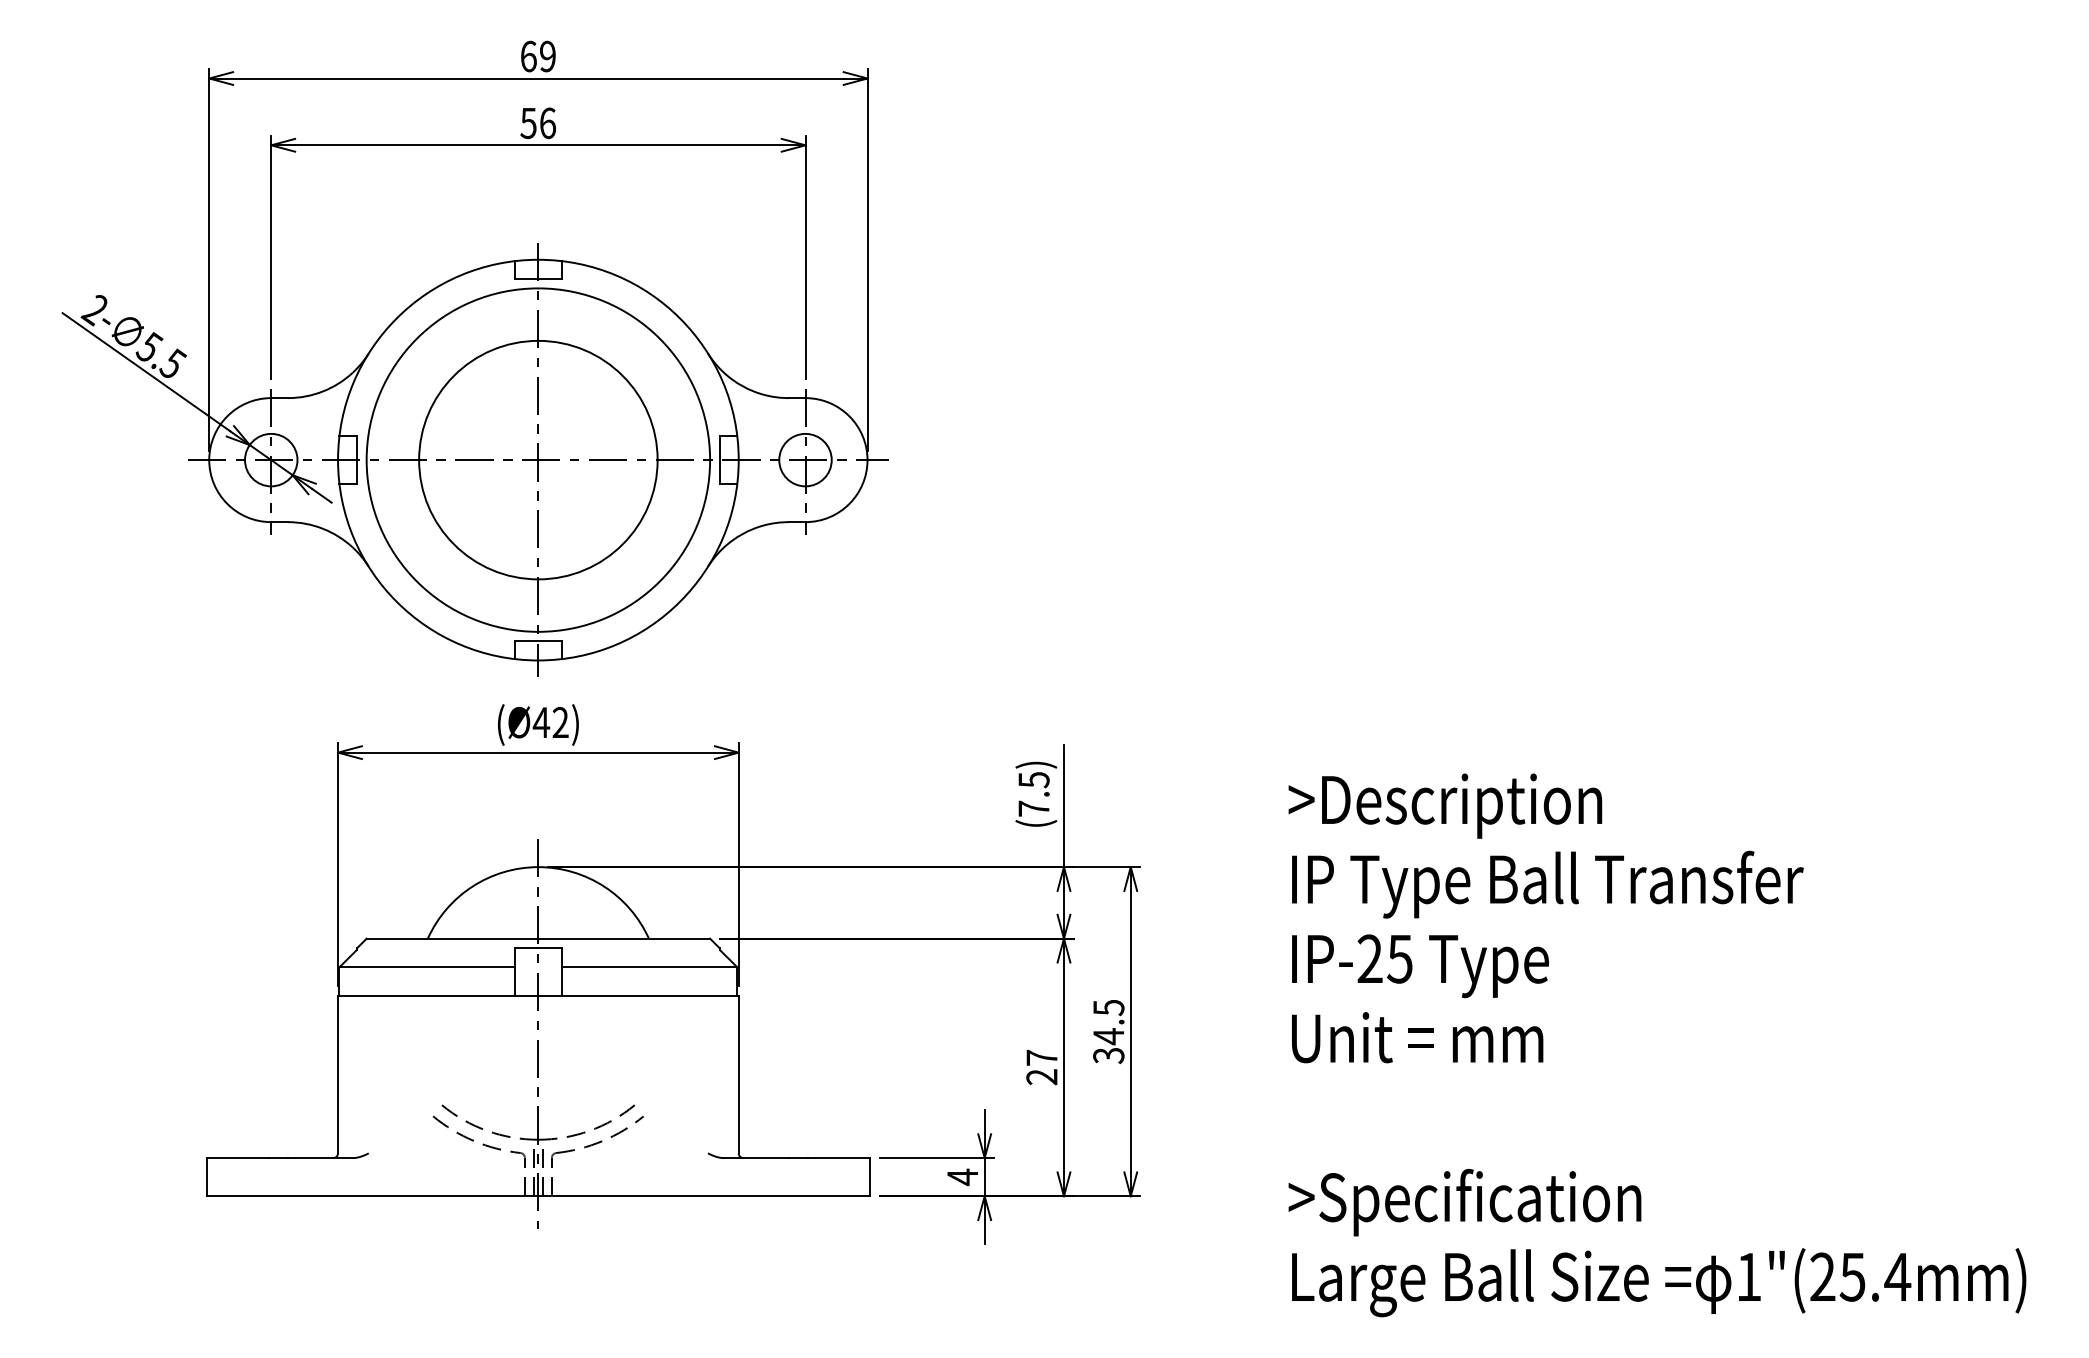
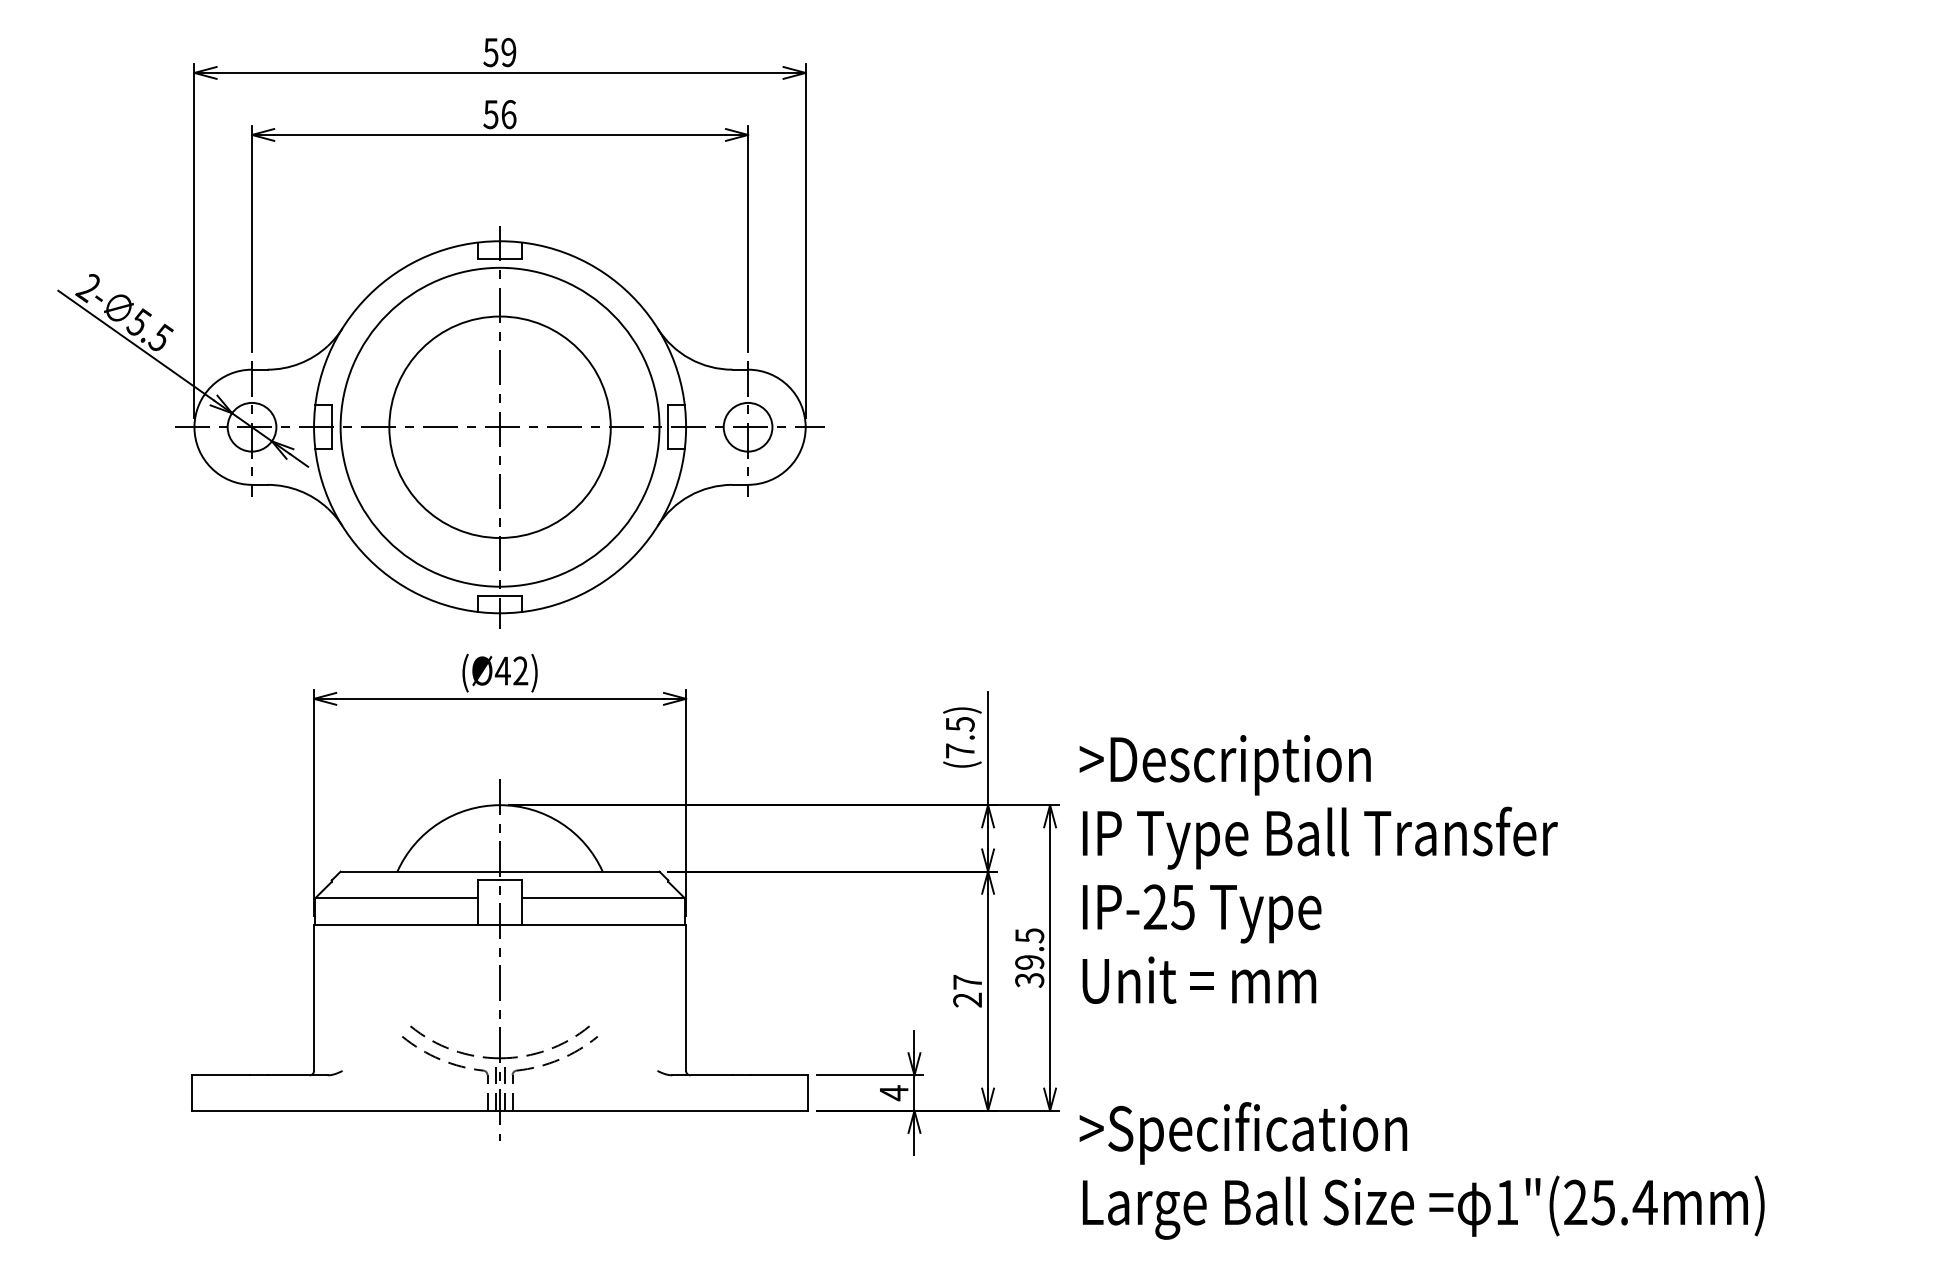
text: (528, 56) -> (490, 52), 69 -> 59
text: (1108, 1036) -> (1029, 962), 34.5 -> 39.5
text: (1657, 1045) -> (1422, 987), moved

